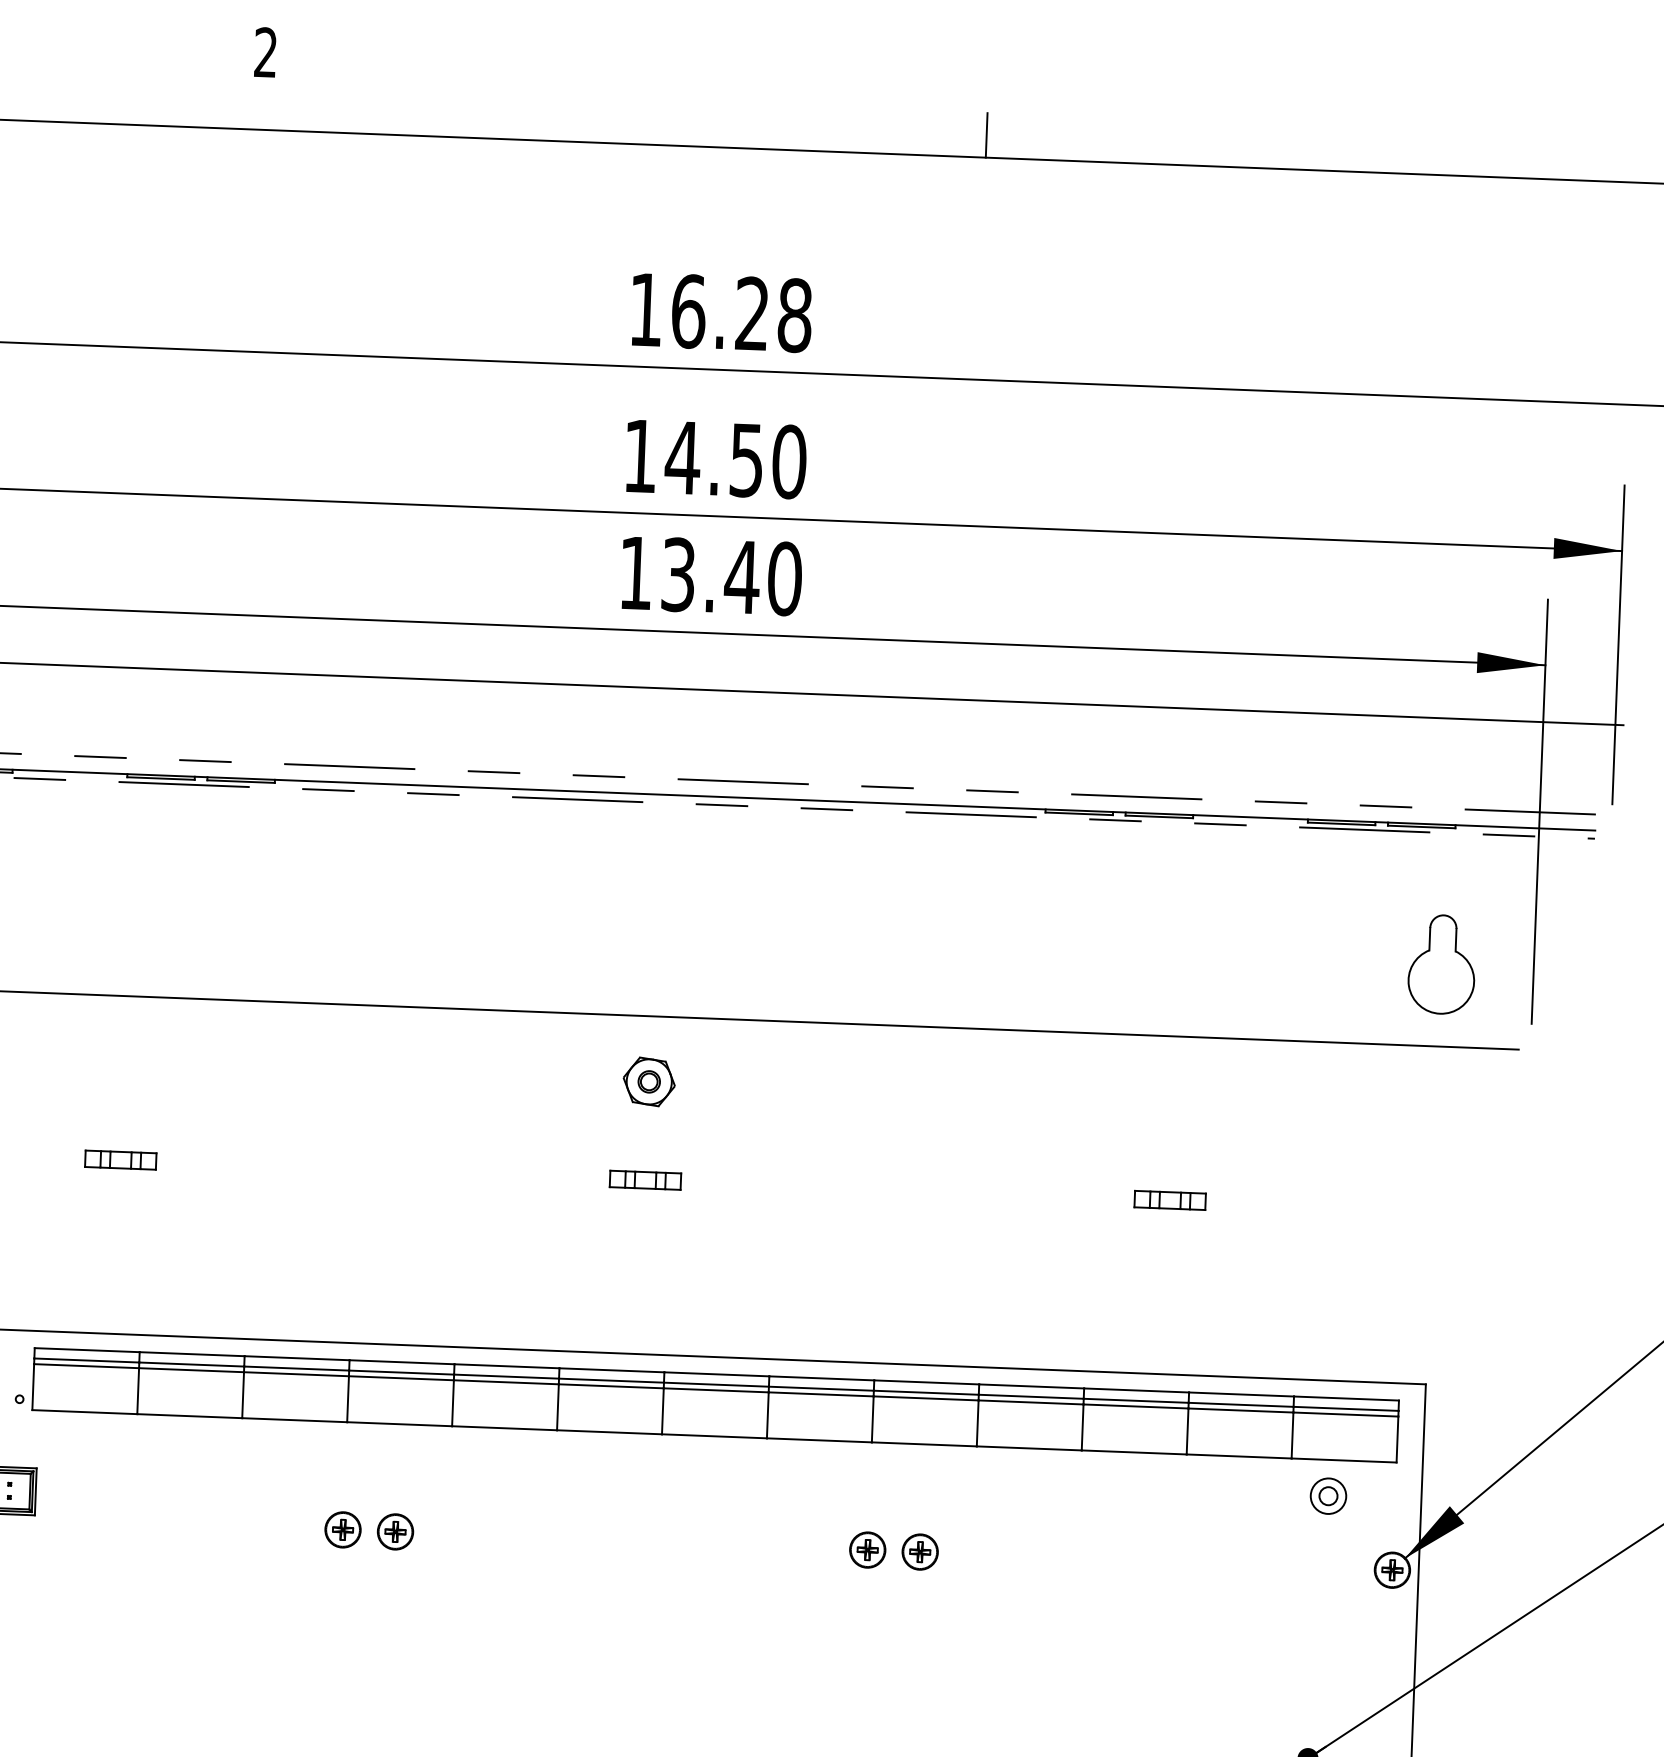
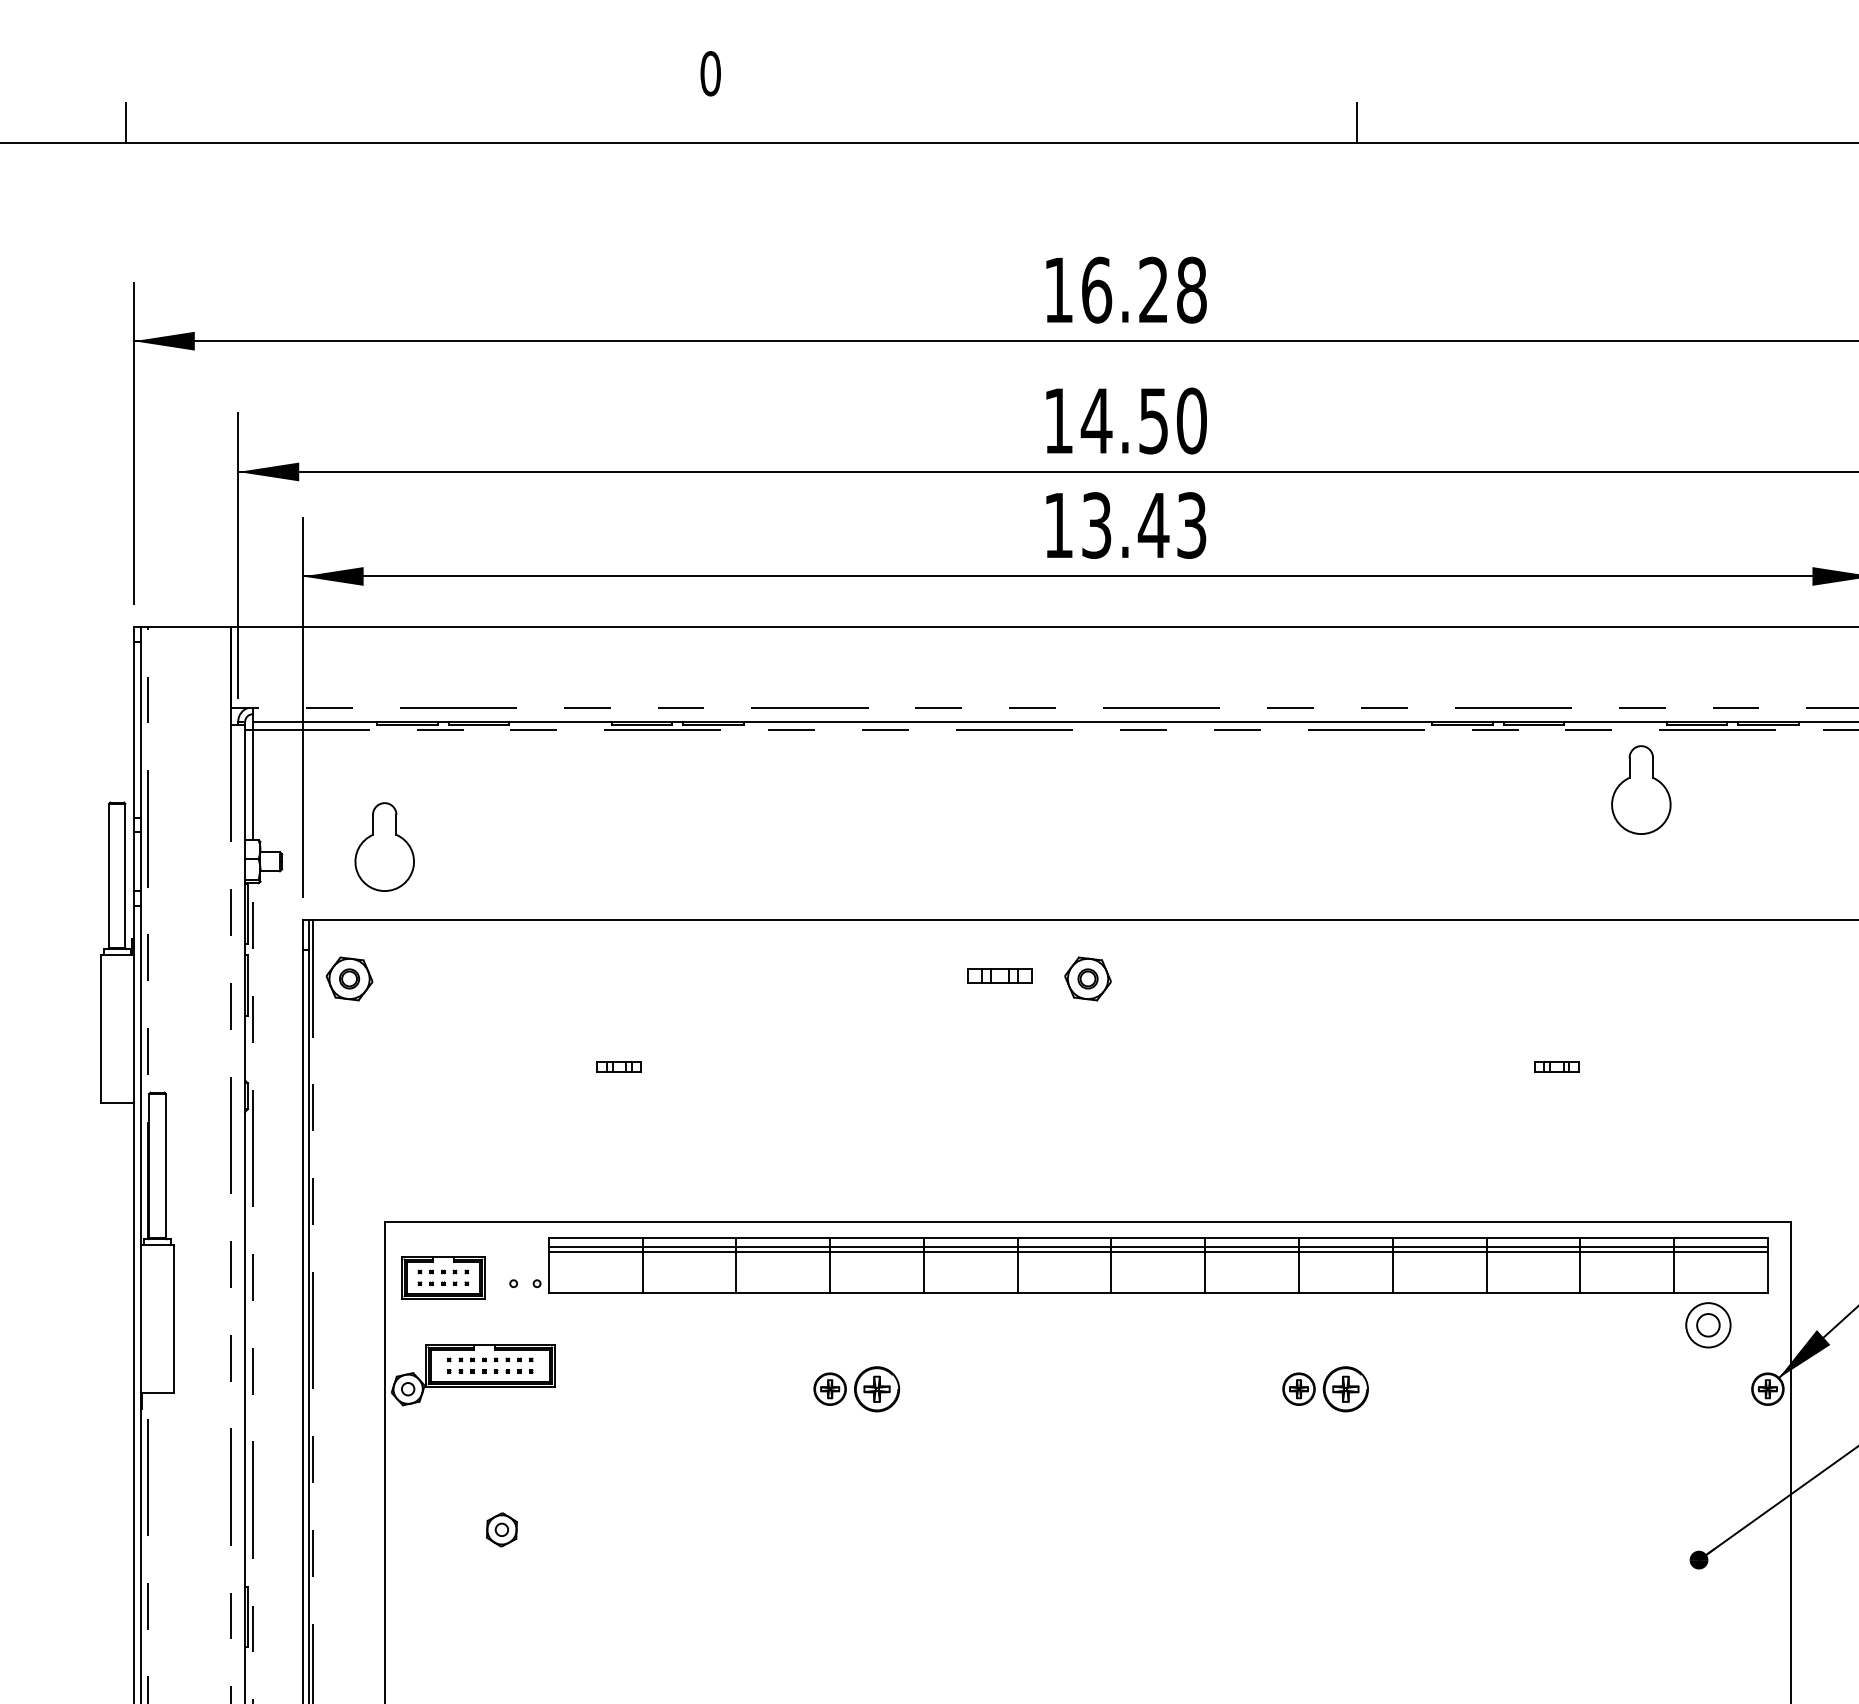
text: (265, 52) -> (710, 73), 2 -> 0
text: (784, 578) -> (1191, 525), 13.40 -> 13.43
part: (1442, 963) -> (1641, 789), moved
part: (121, 1159) -> (619, 1066), size x0.7
part: (644, 1179) -> (999, 975), moved
part: (1169, 1199) -> (1556, 1066), size x0.7
part: (1327, 1496) -> (1707, 1325), size x1.4
part: (394, 1531) -> (876, 1388), size x1.4
part: (919, 1551) -> (1345, 1388), size x1.4

